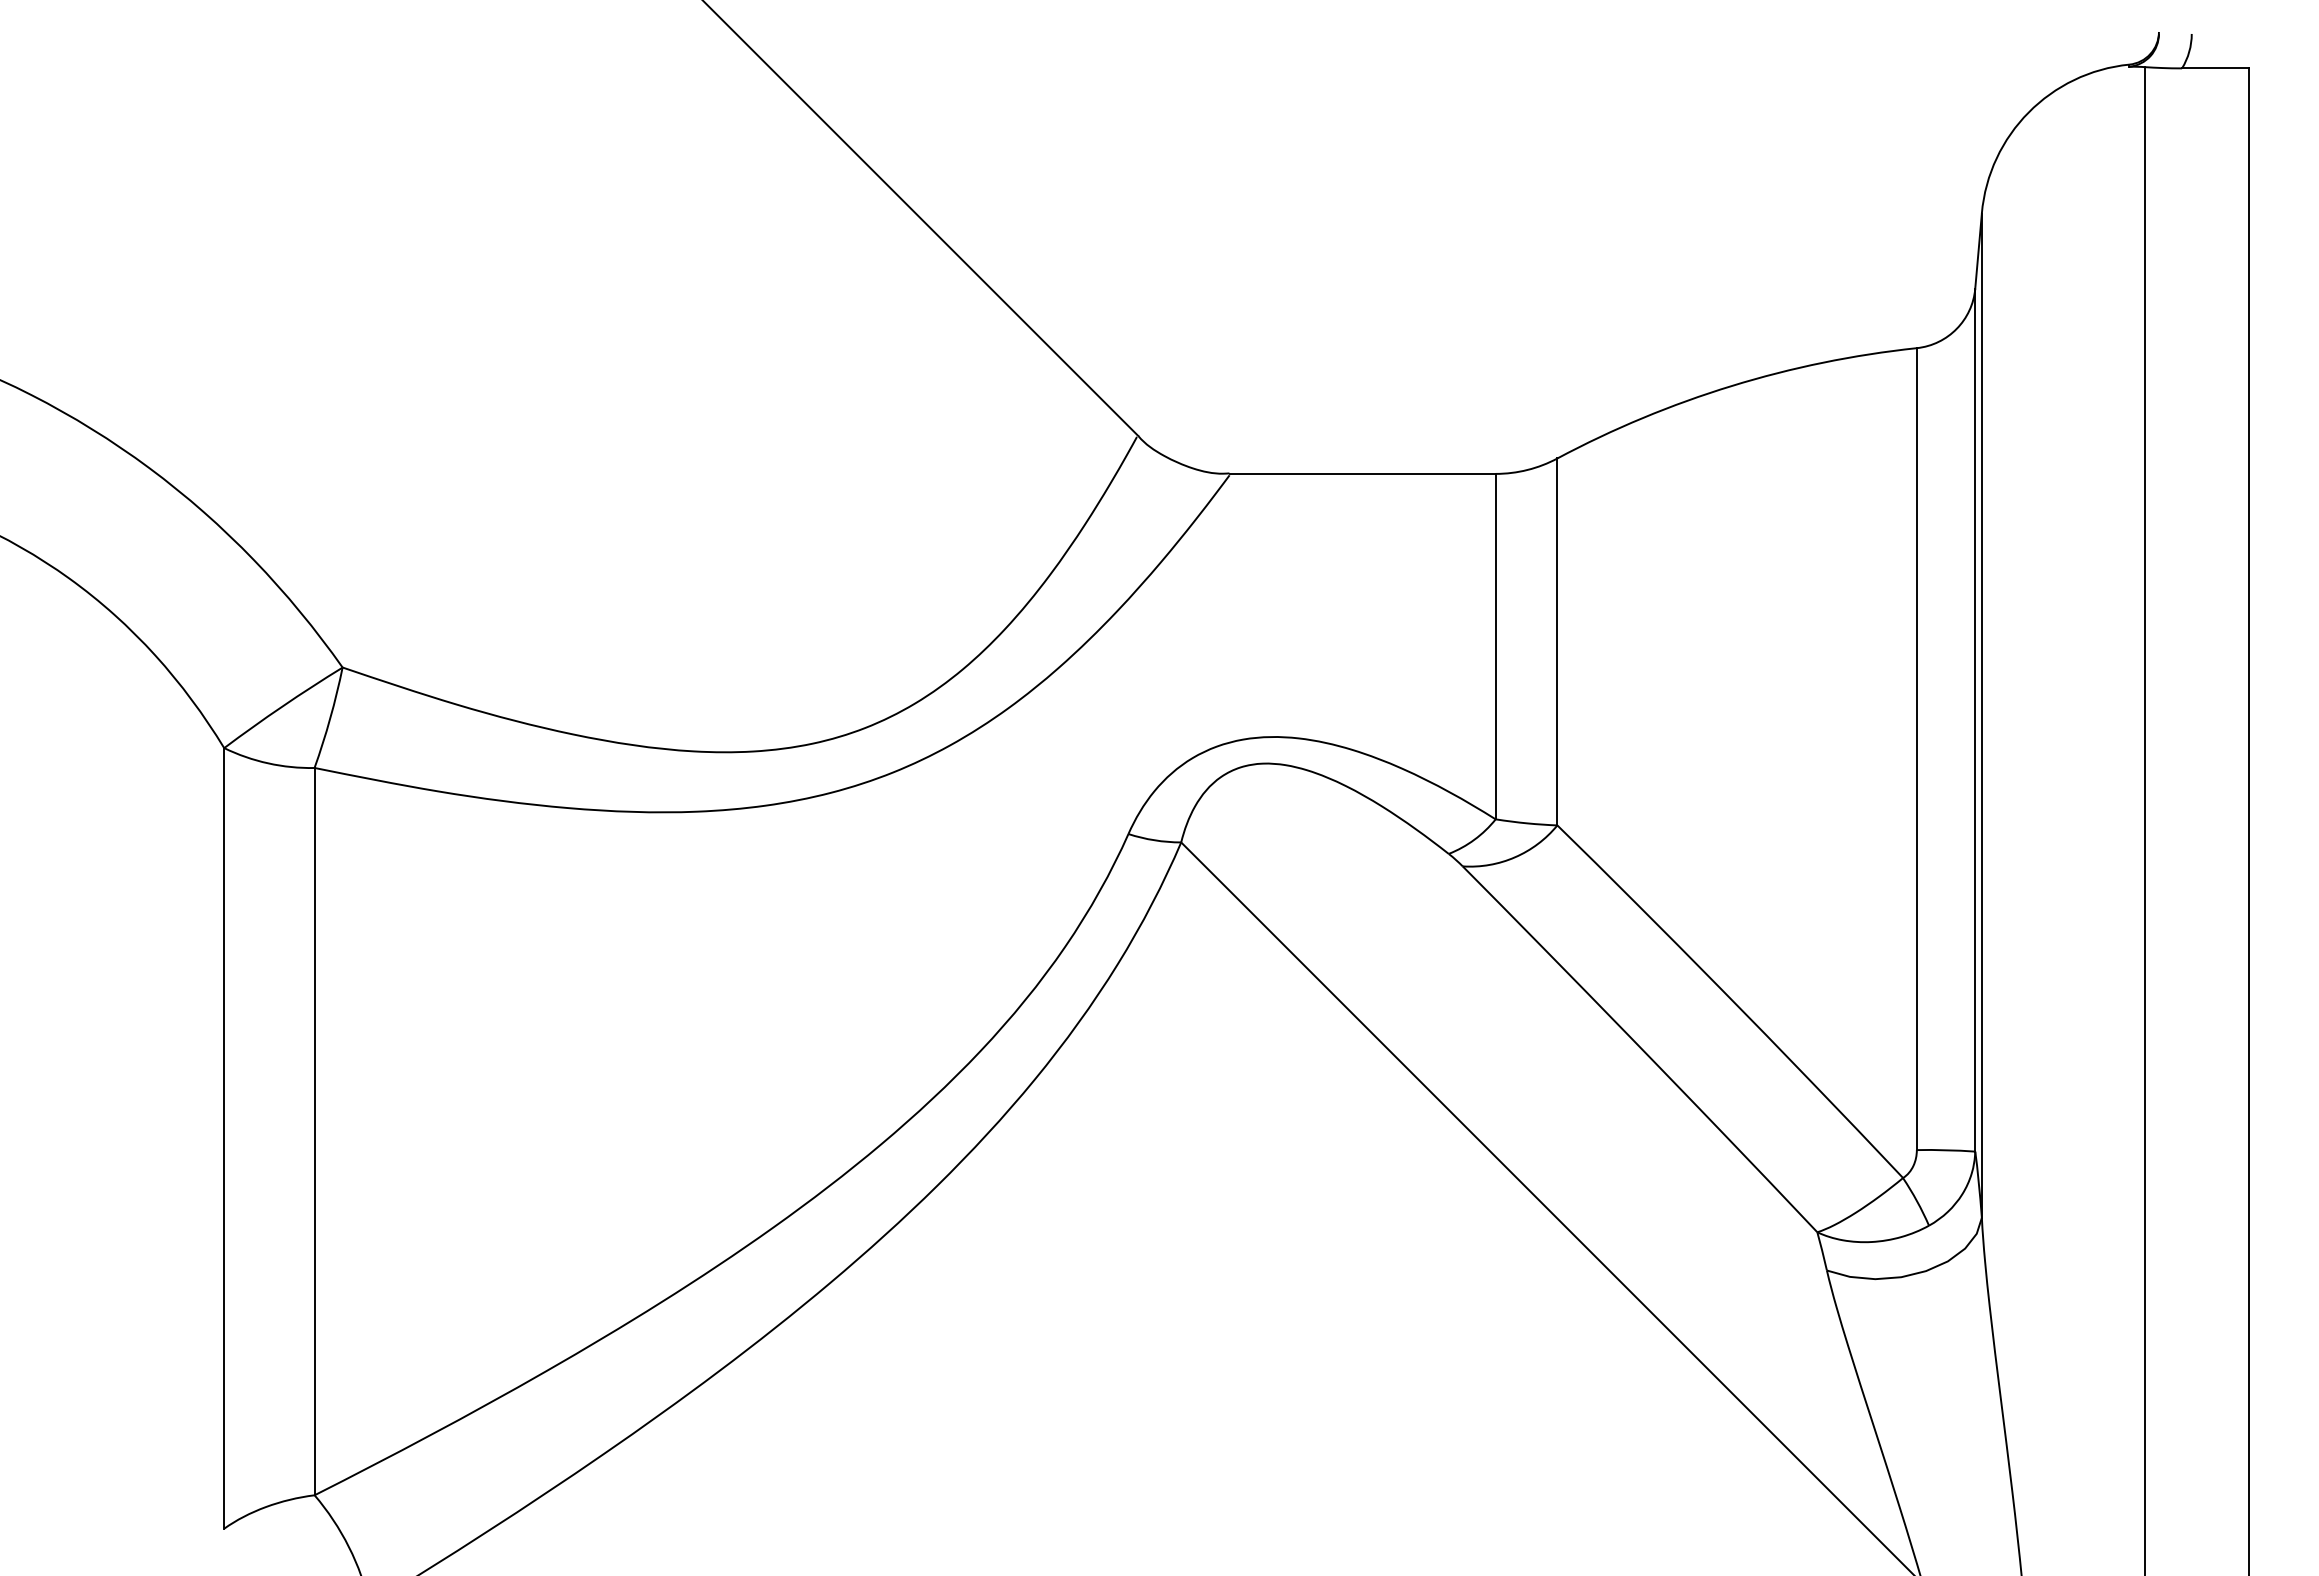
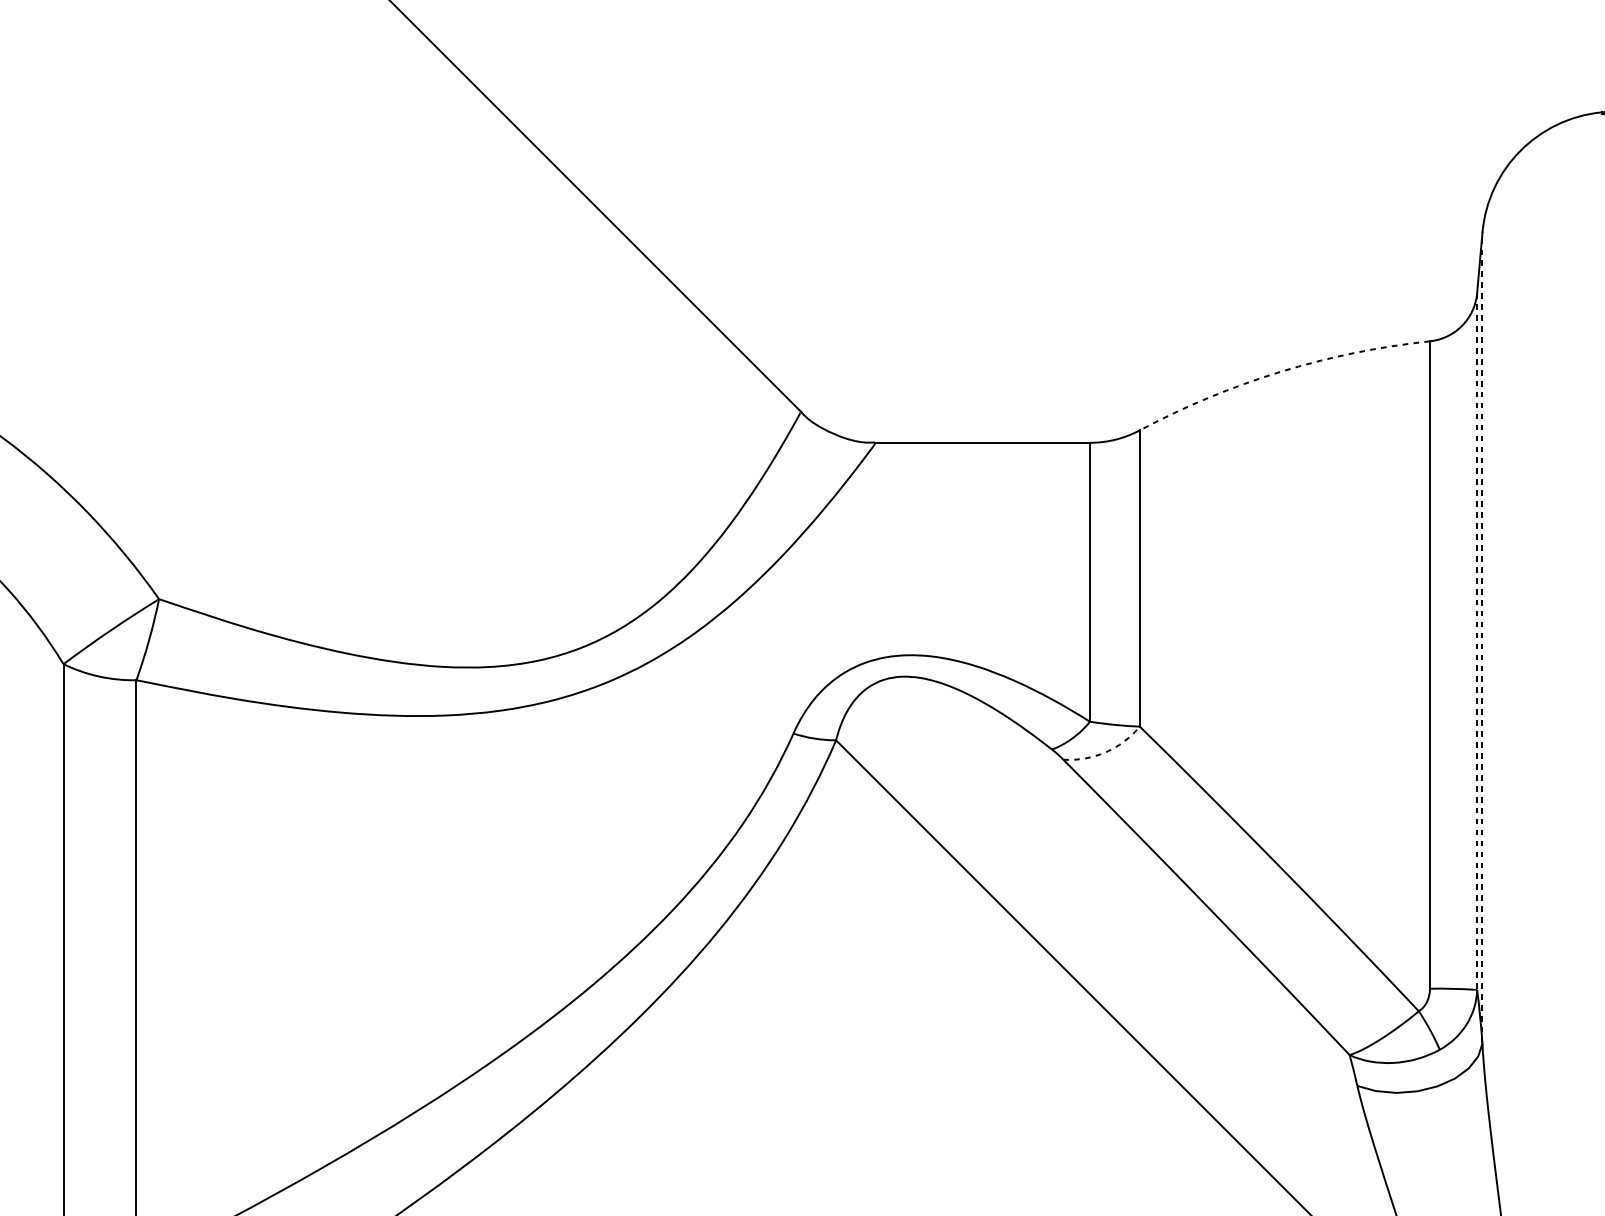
arc: (1731, 386) -> (1280, 372), solid -> dashed
line: (1981, 715) -> (1482, 637), solid -> dashed
line: (1975, 720) -> (1477, 641), solid -> dashed
arc: (1515, 857) -> (1105, 752), solid -> dashed

